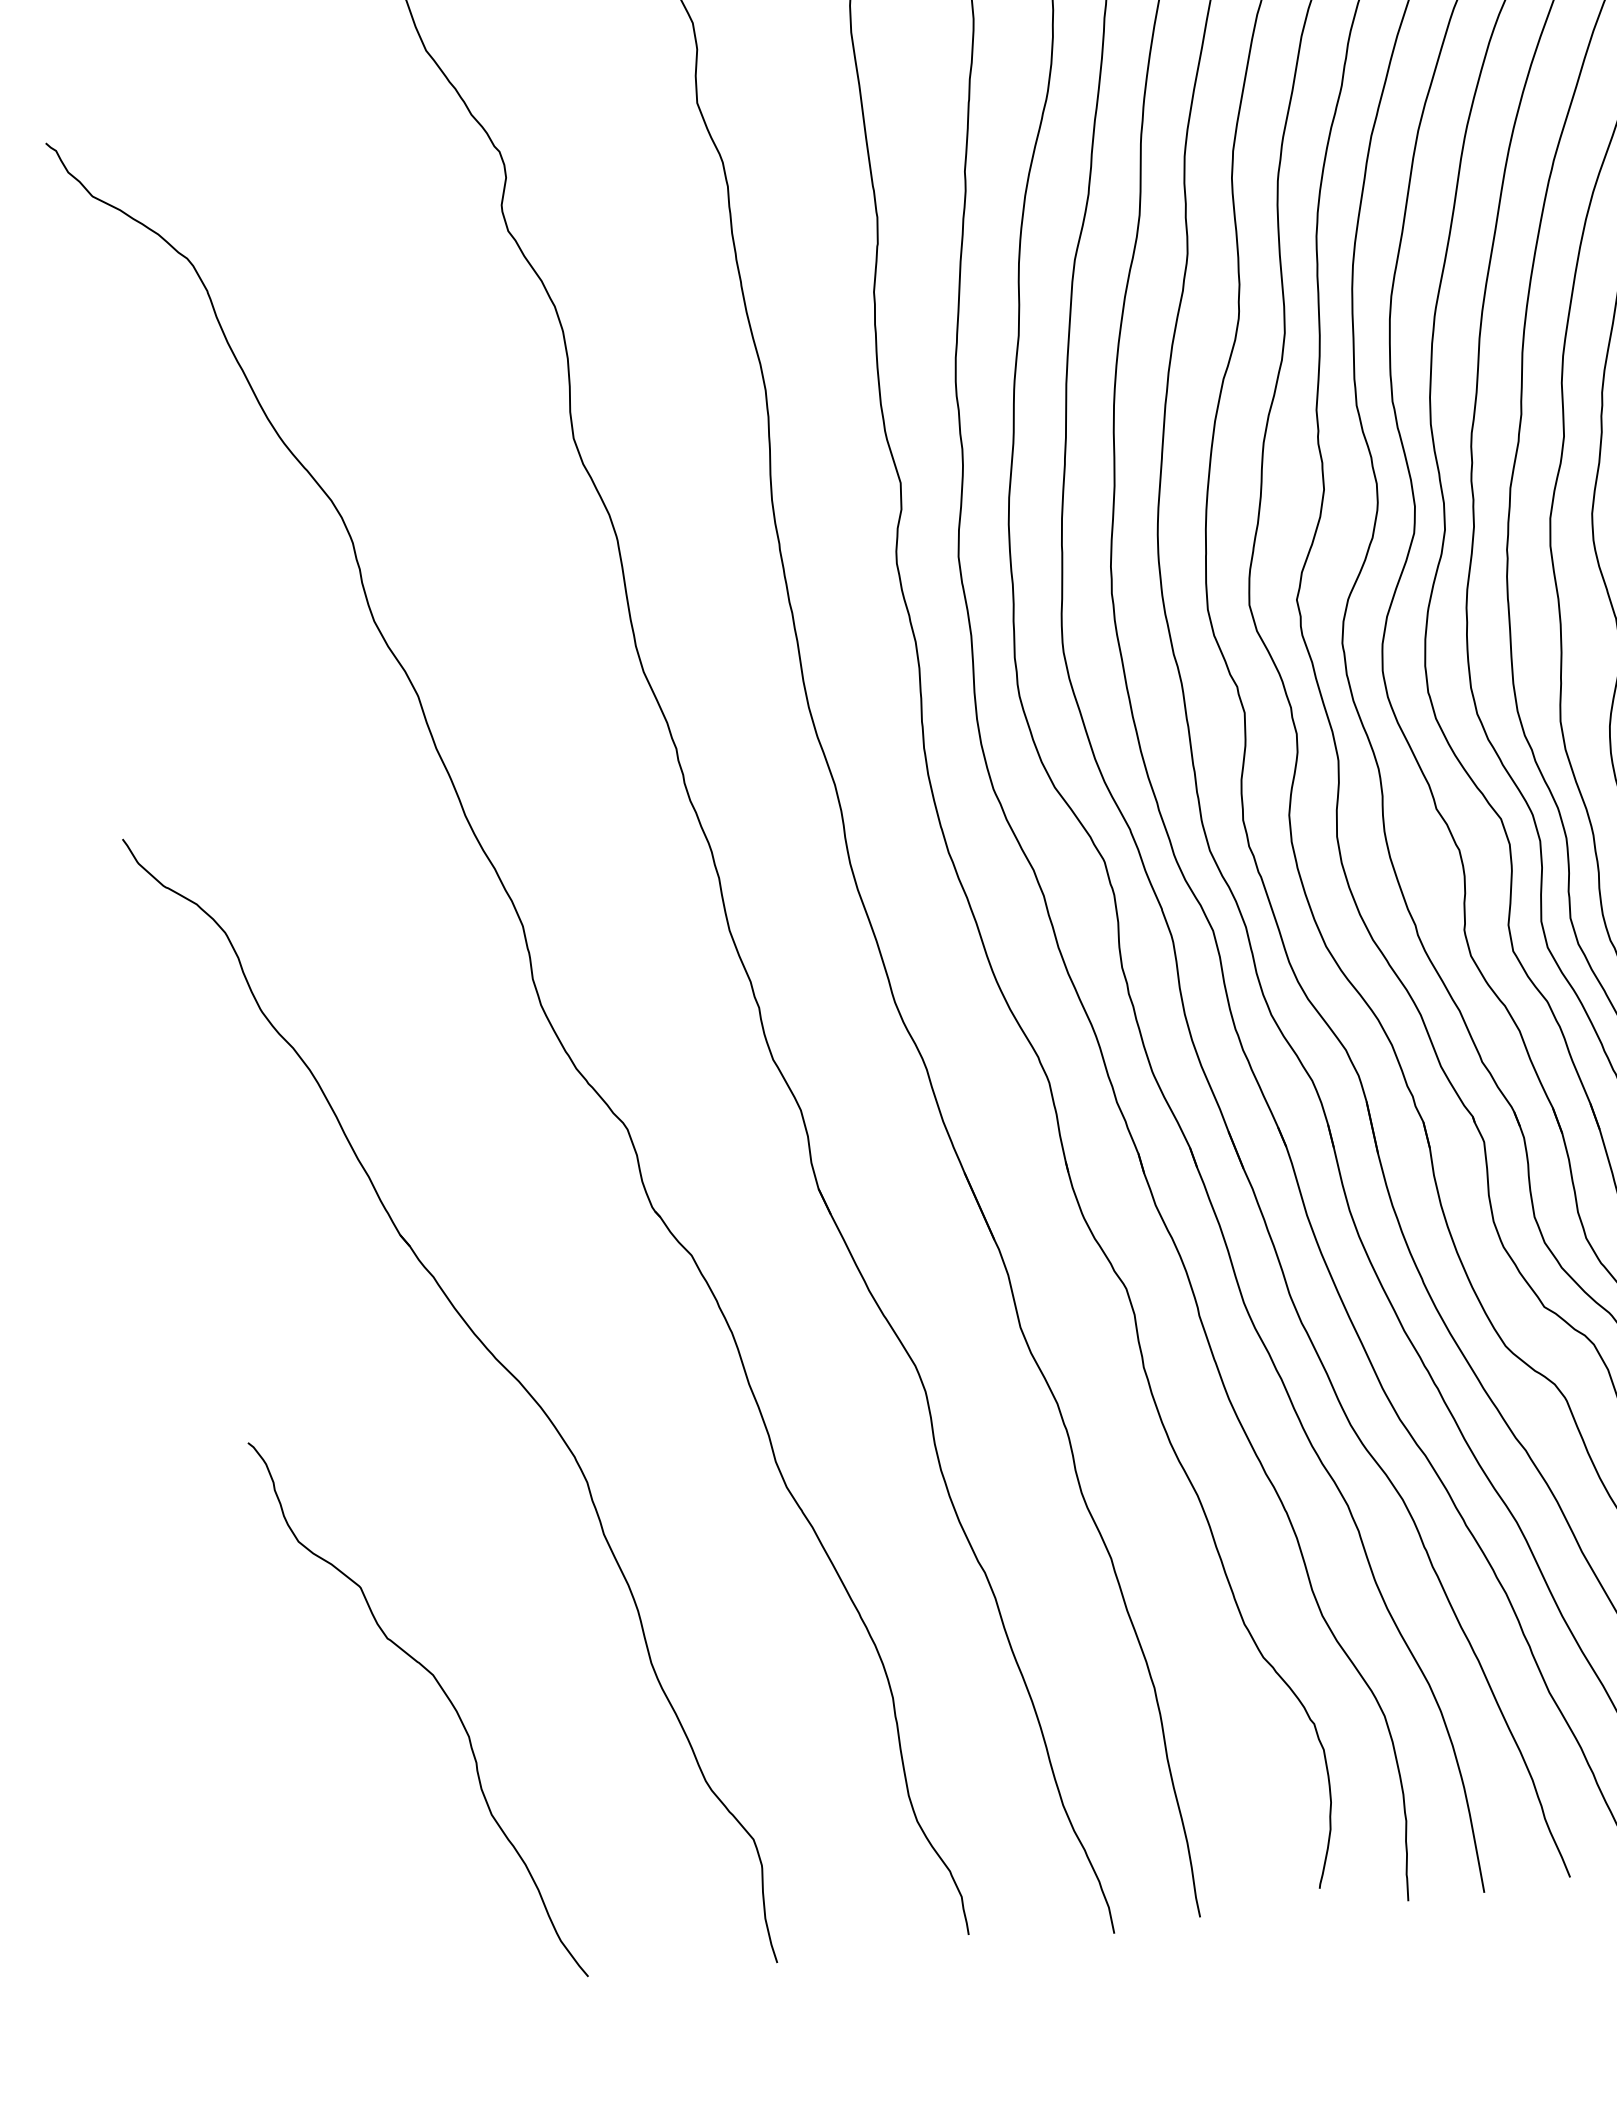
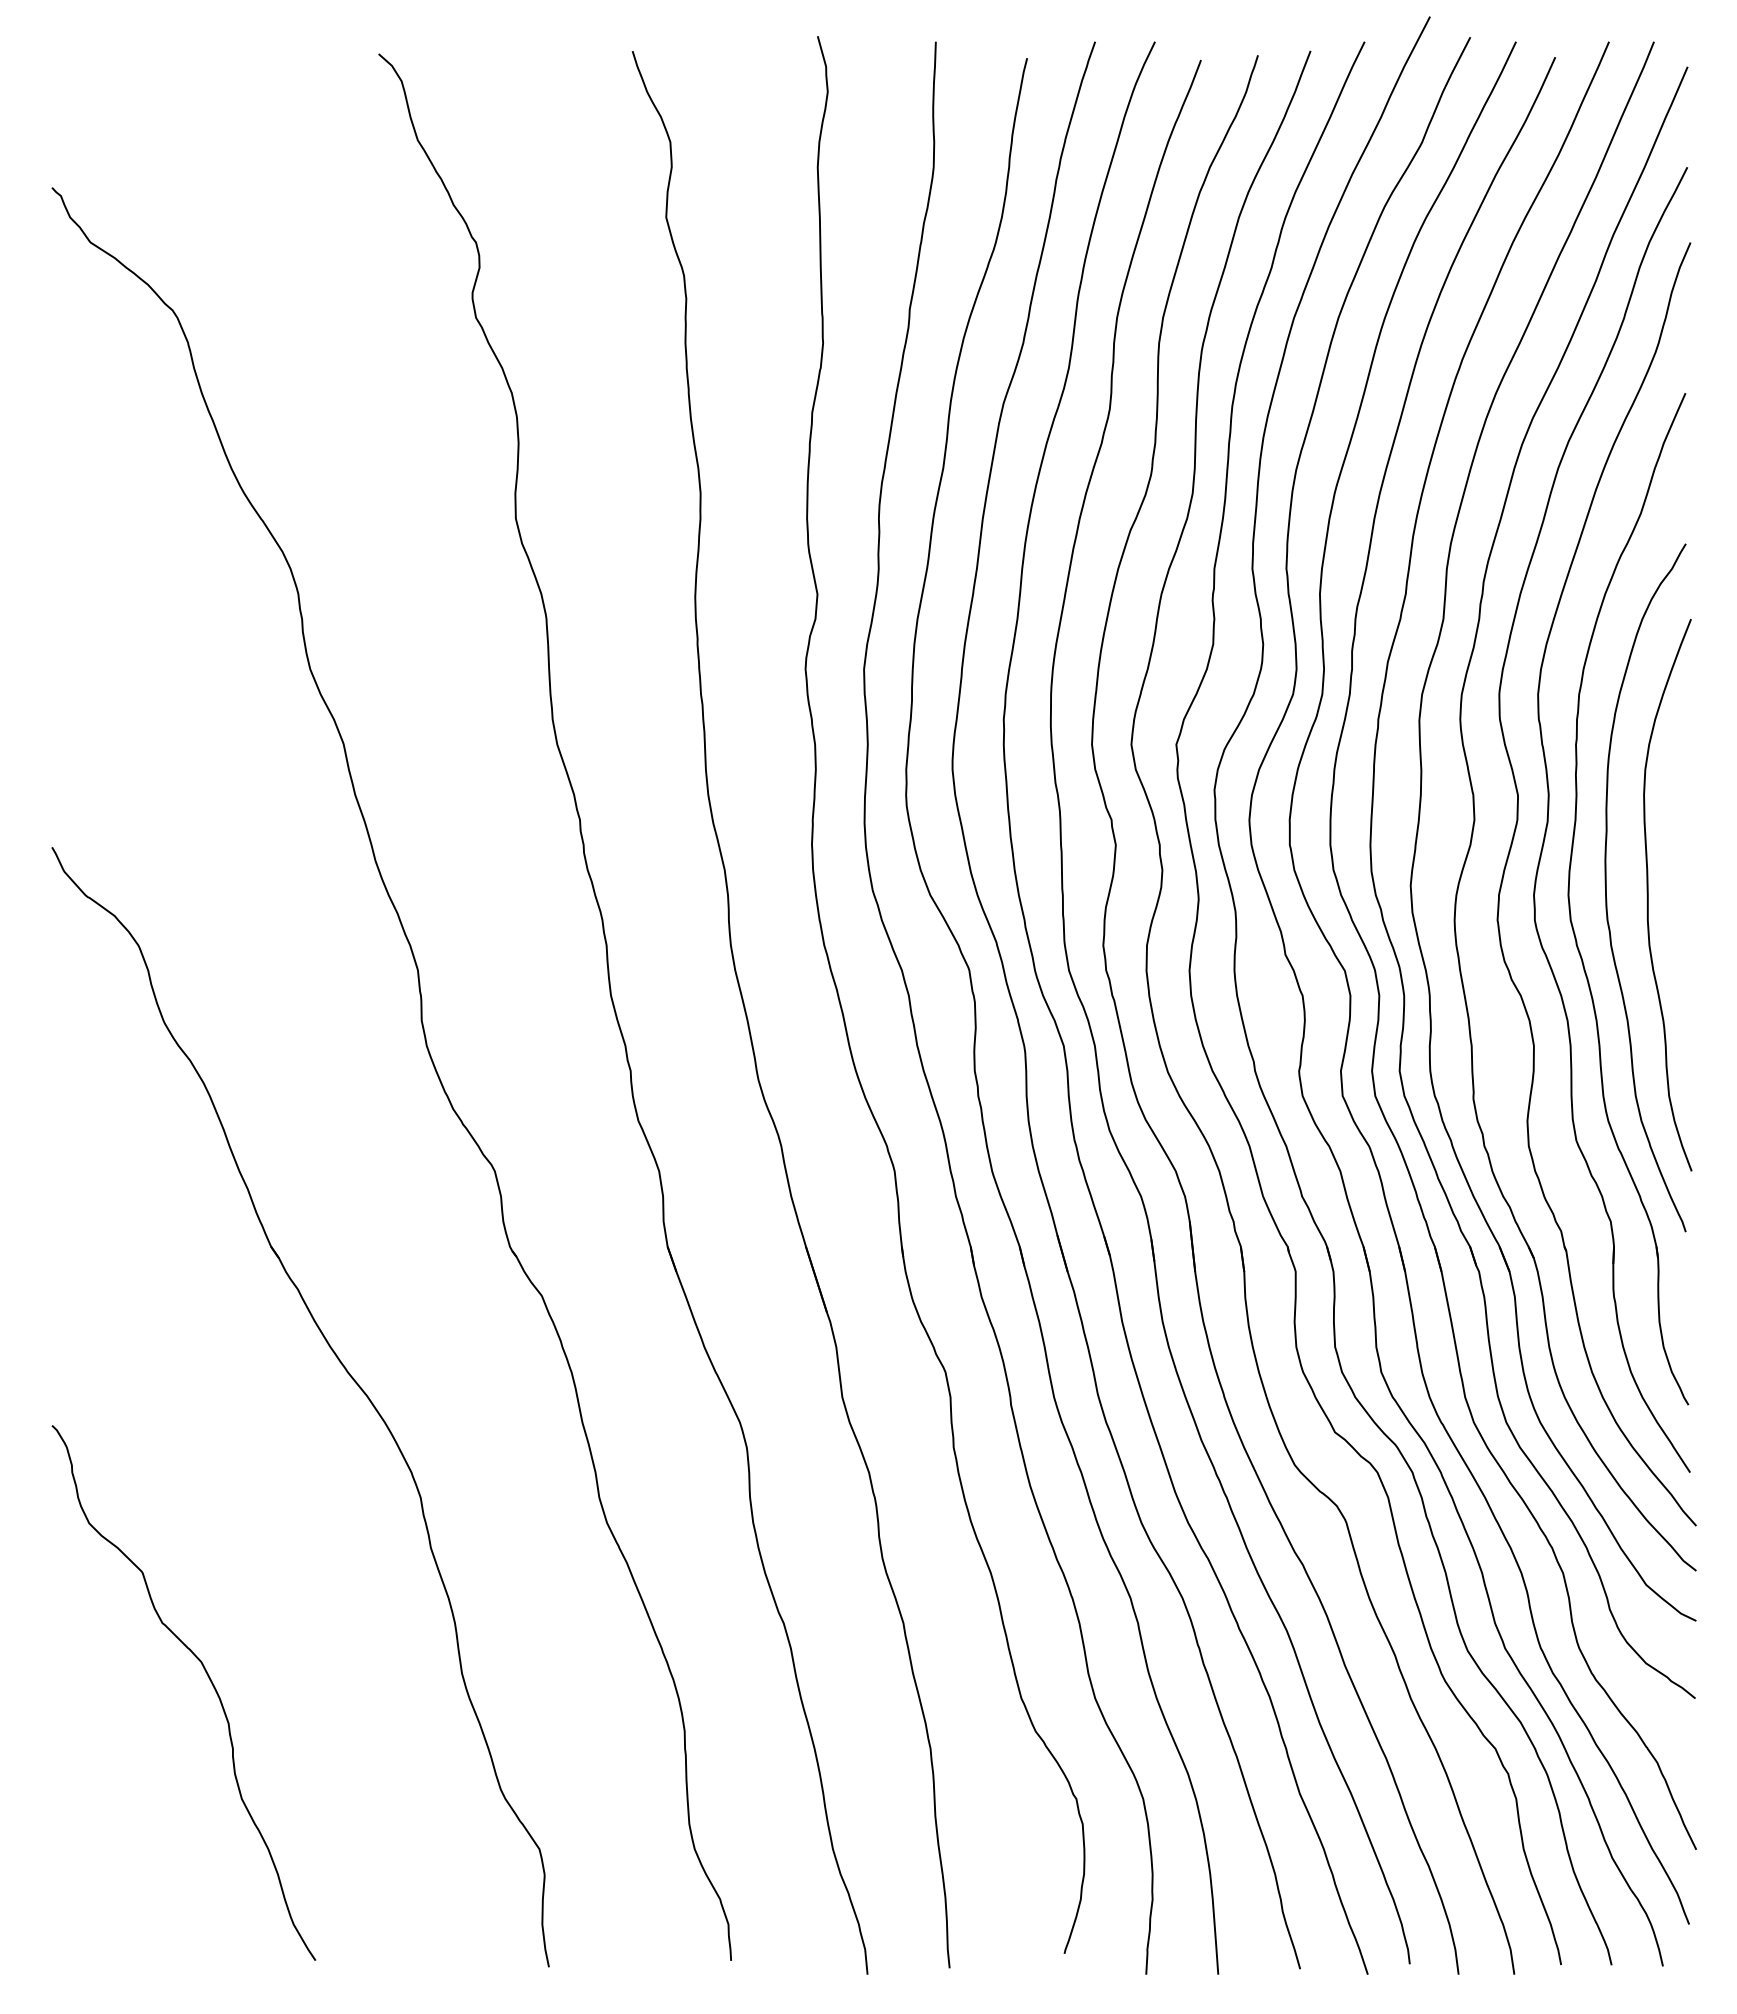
curve: (443, 1693) -> (209, 1680), moved

